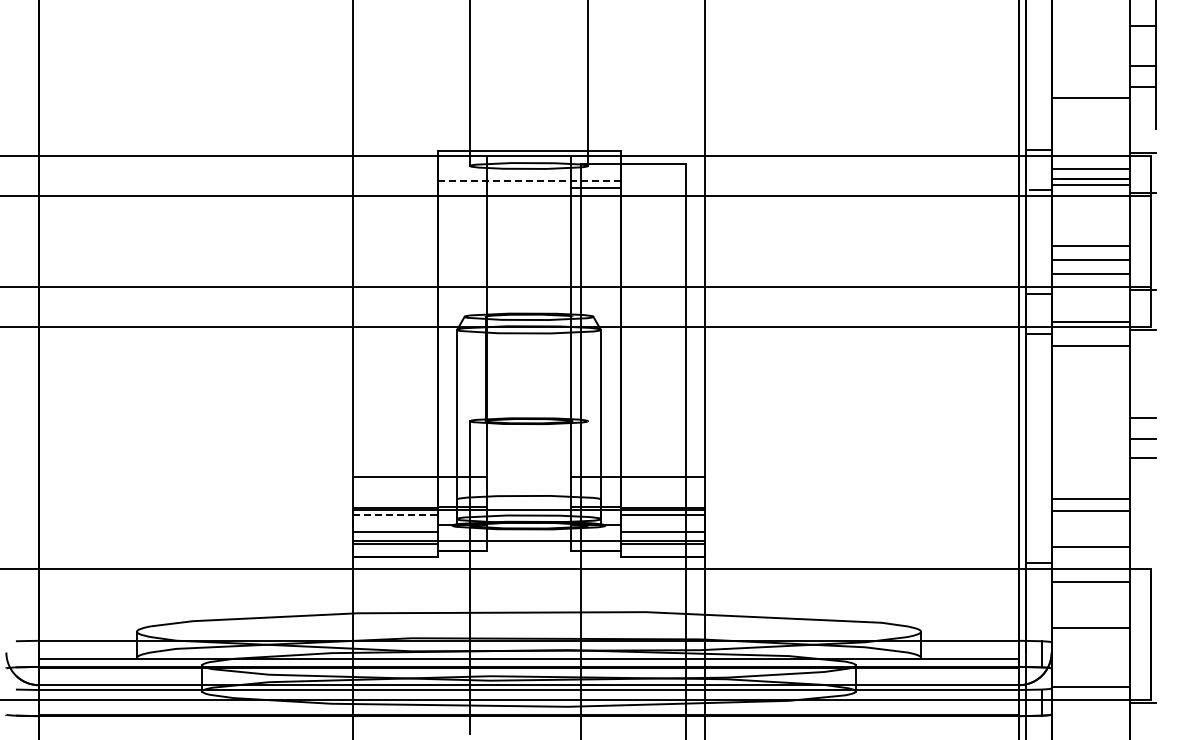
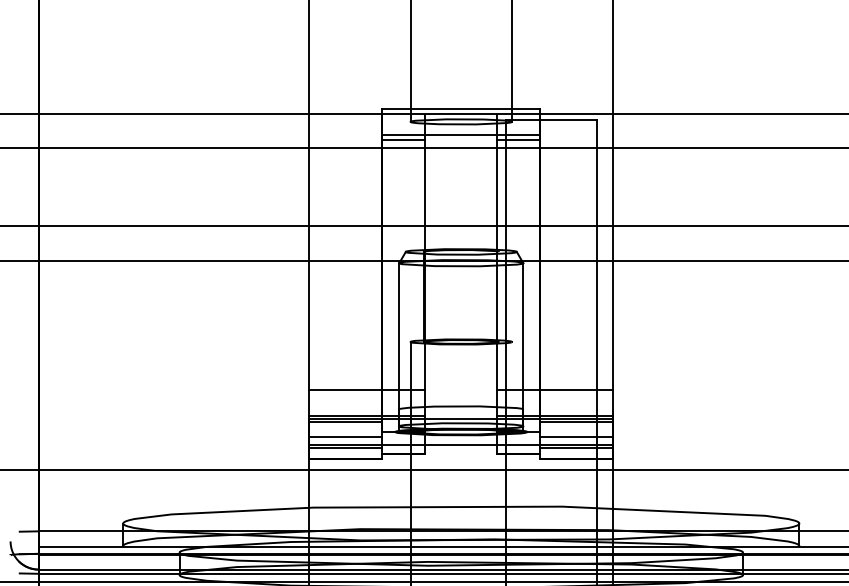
line: (529, 181) -> (461, 135), dashed -> solid
line: (462, 187) -> (403, 140), added
line: (395, 514) -> (346, 422), dashed -> solid

